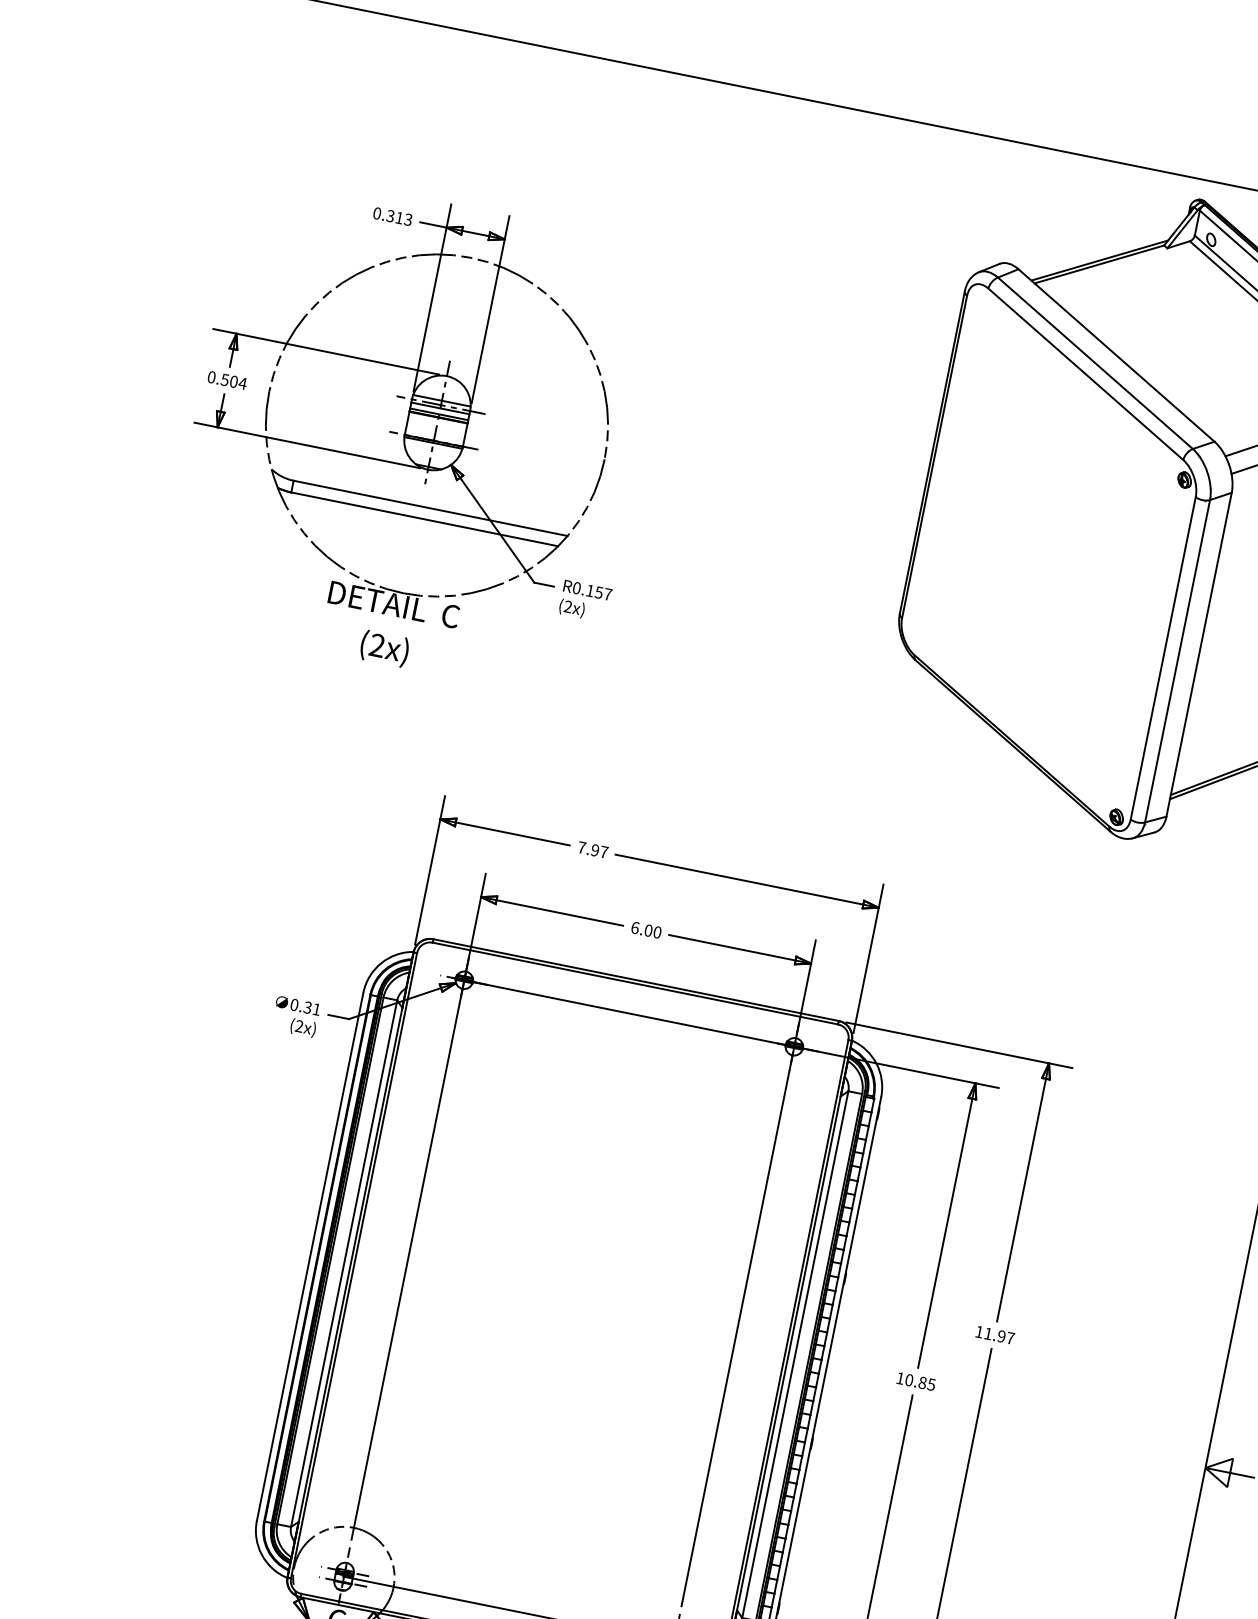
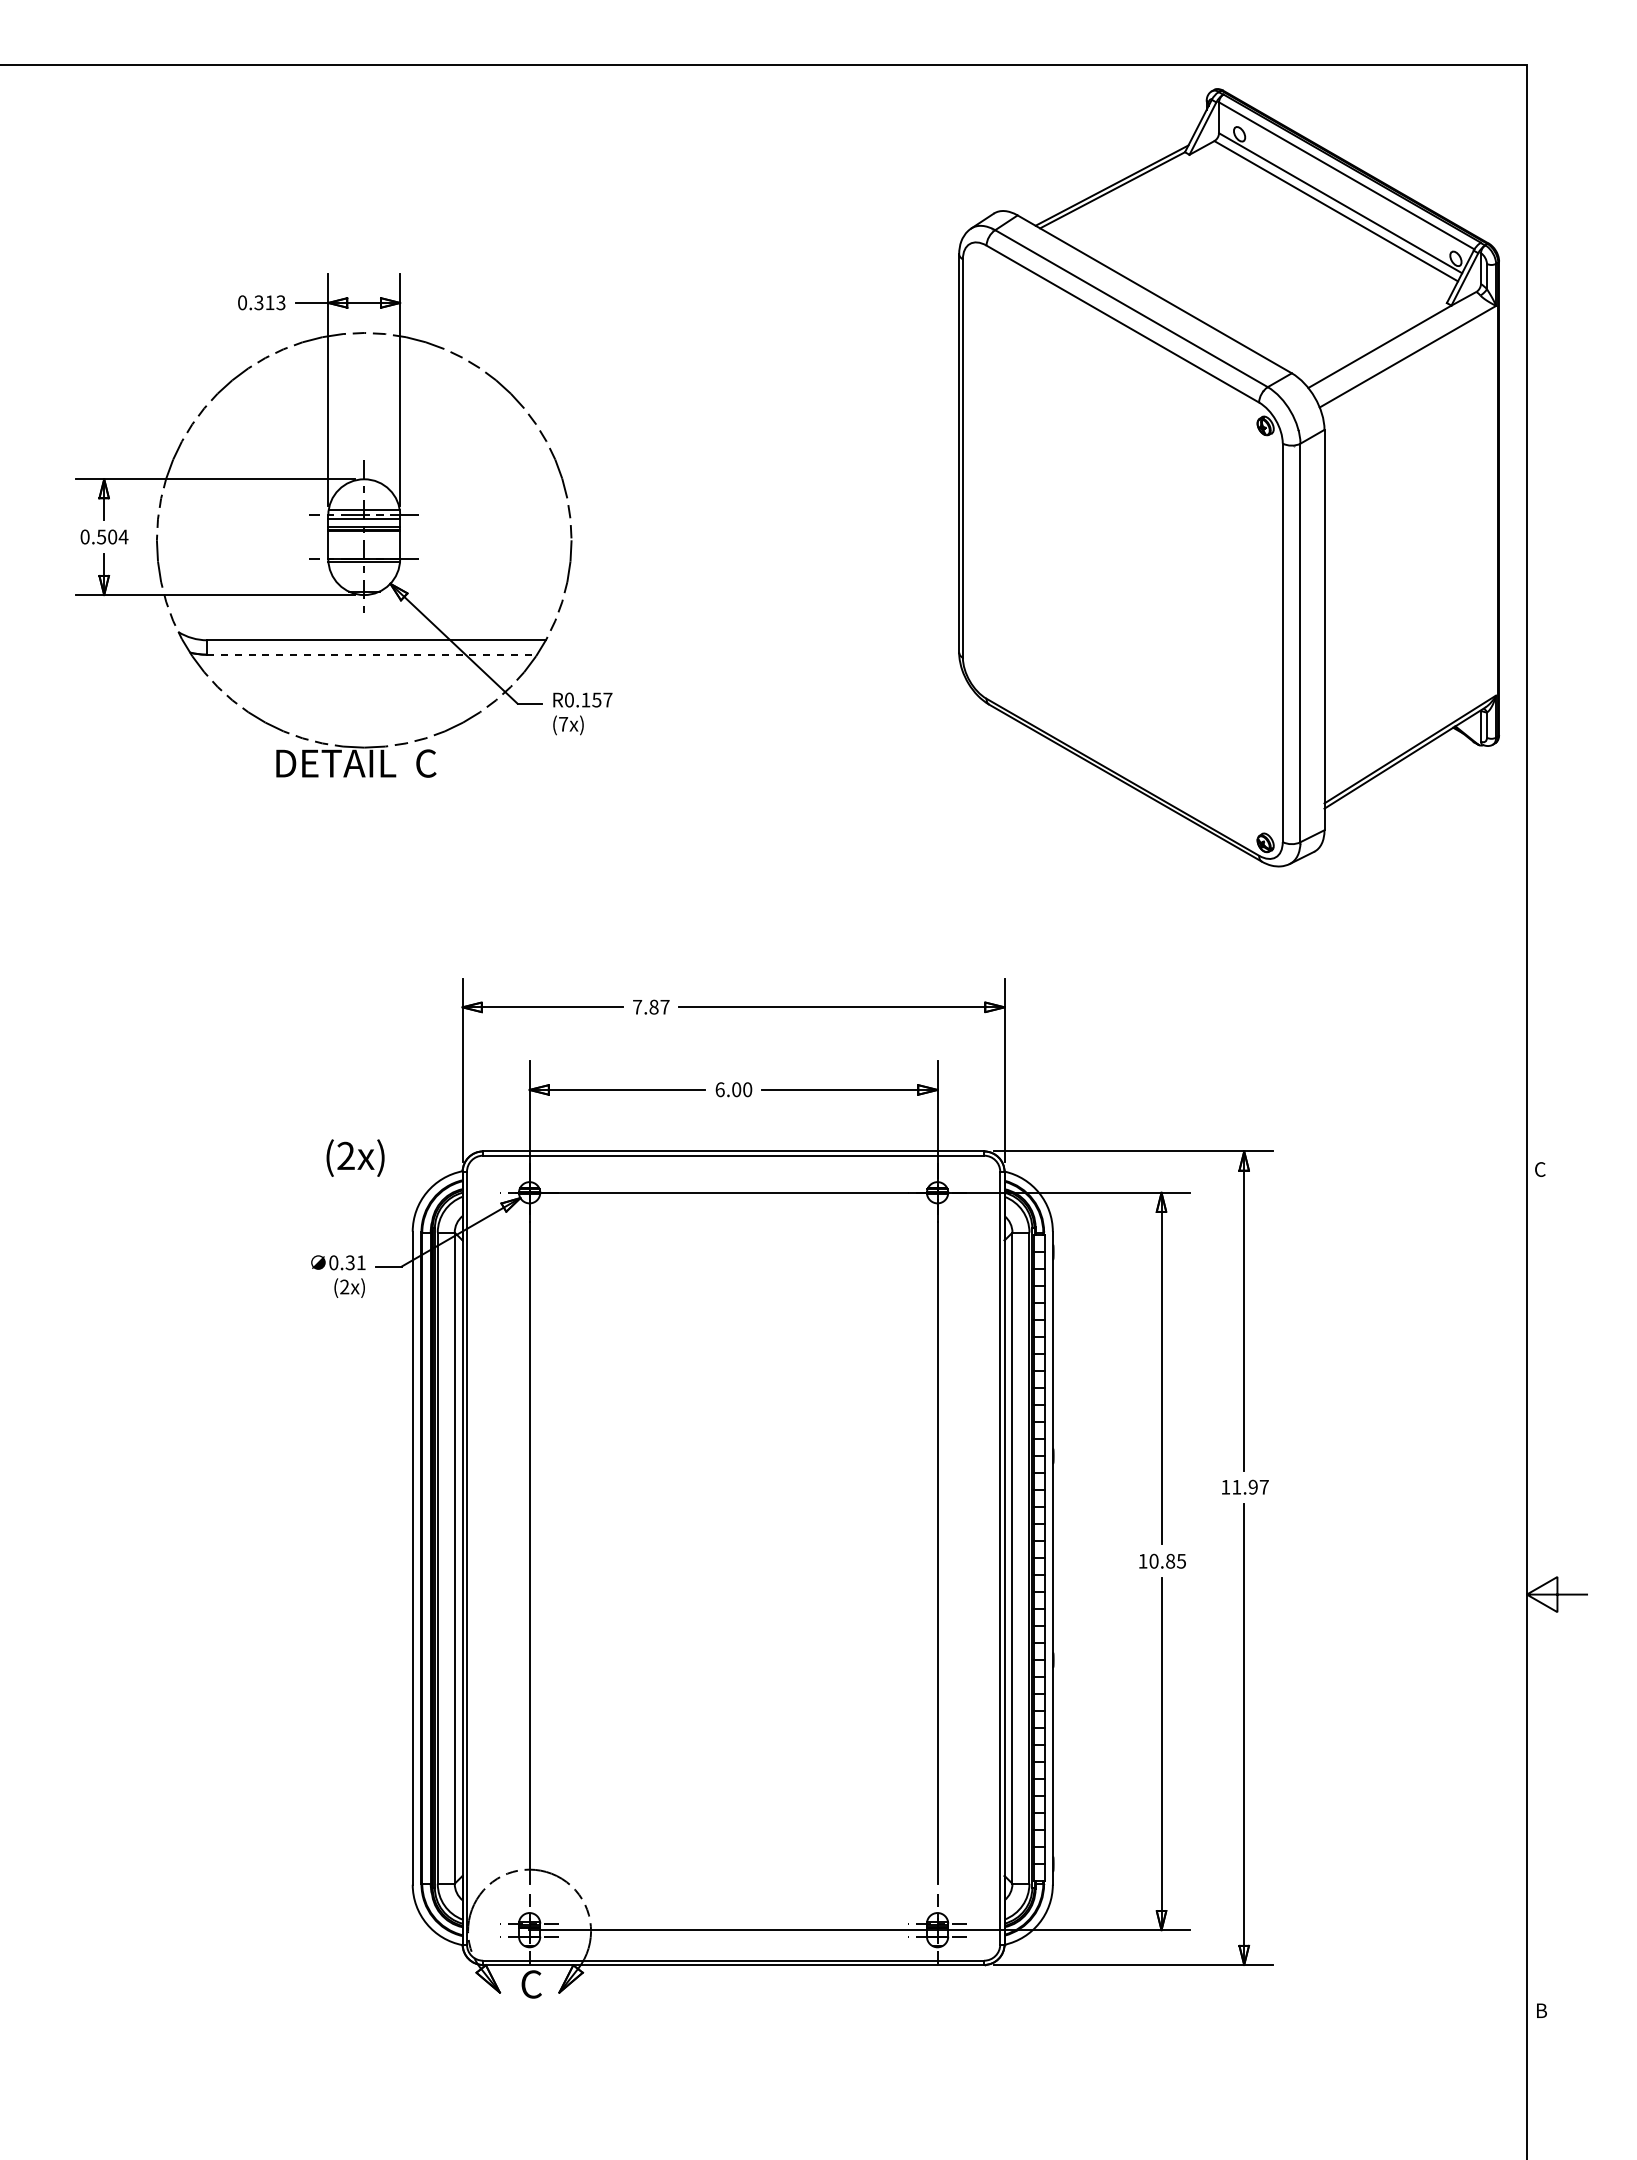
line: (425, 519) -> (372, 654), solid -> dashed
text: (568, 606) -> (563, 723), (2x) -> (7x)
text: (384, 648) -> (355, 1157), moved
text: (594, 849) -> (653, 1006), 7.97 -> 7.87

